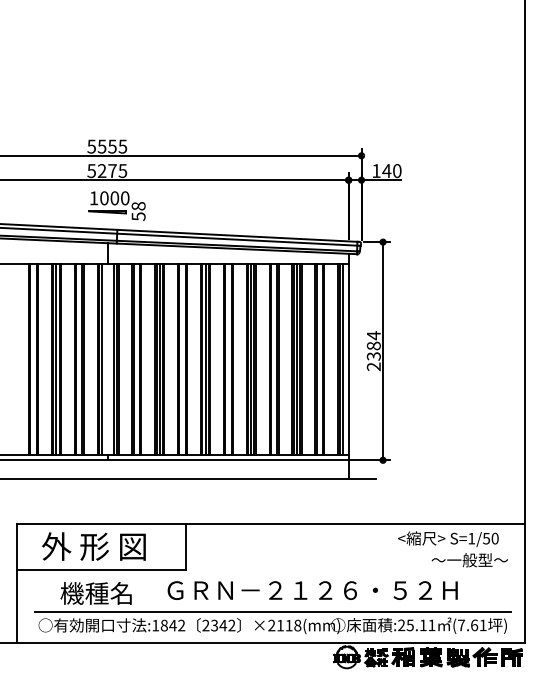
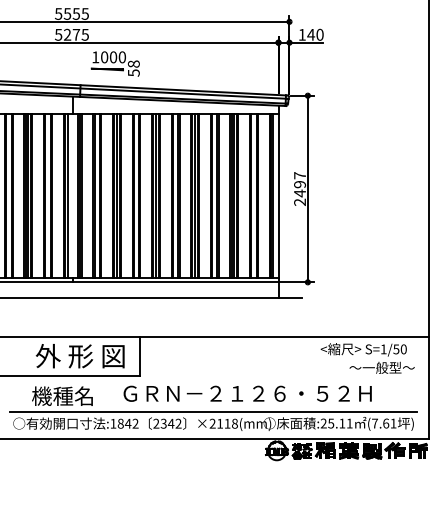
part: (116, 205) -> (114, 63), moved
text: (373, 346) -> (299, 184), 2384 -> 2497
text: (93, 546) -> (79, 356), moved

